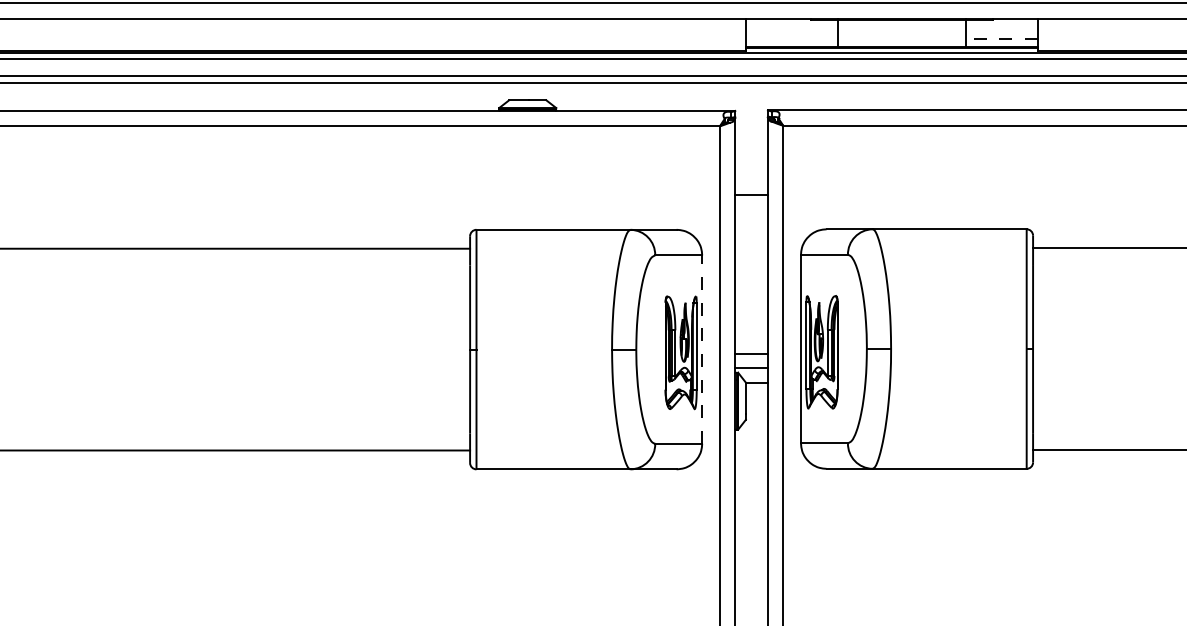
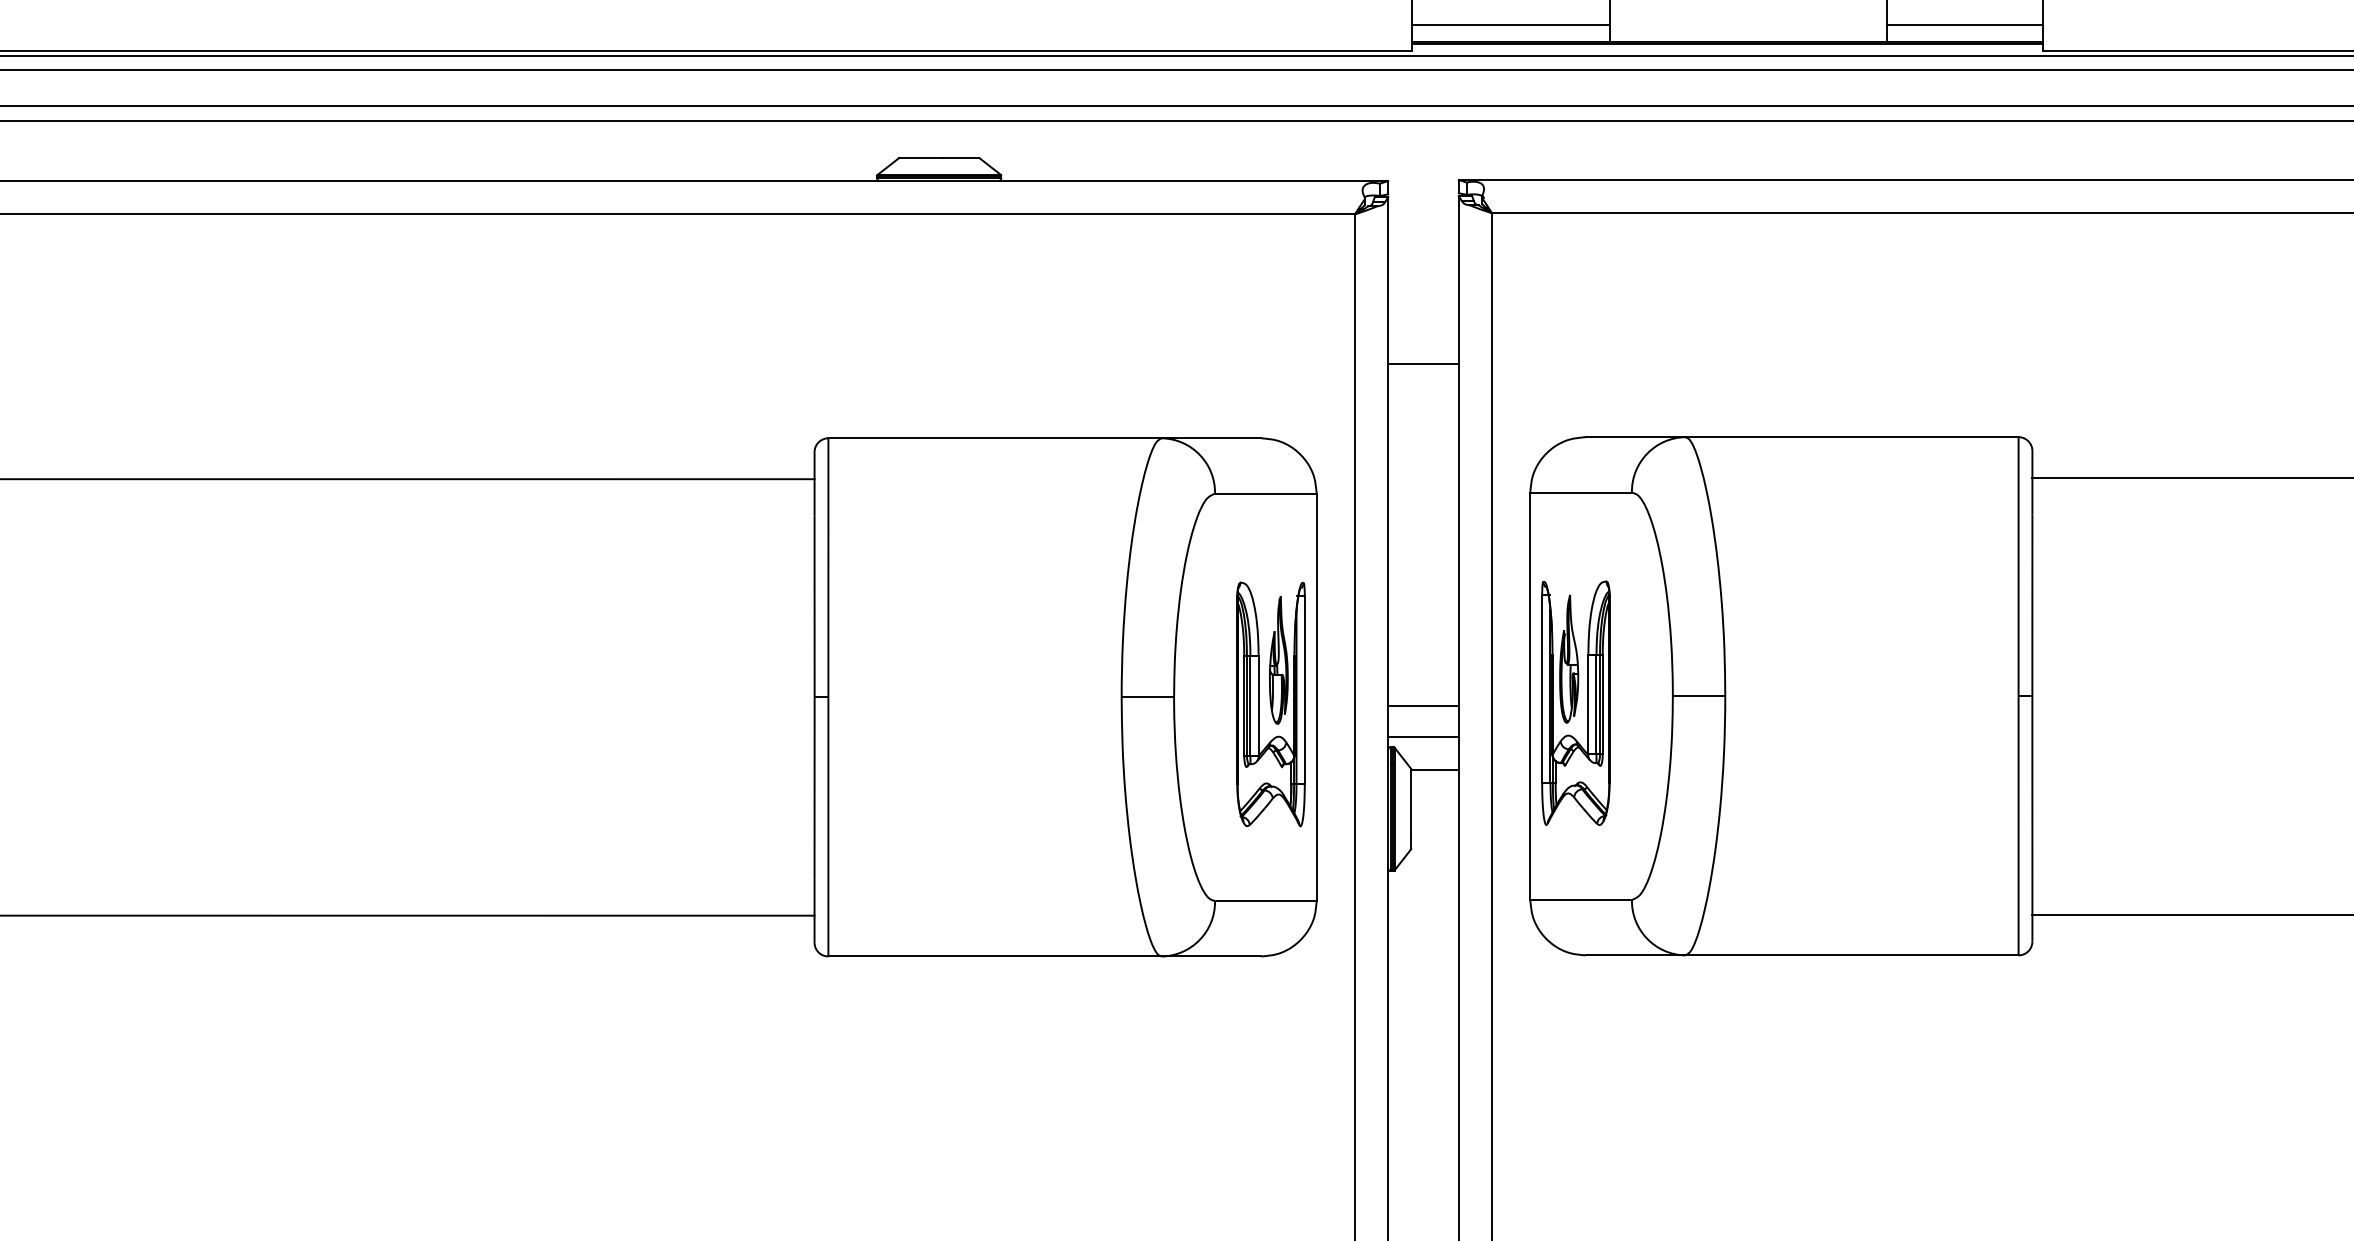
line: (791, 38) -> (1509, 24), added
line: (1001, 38) -> (1964, 24), dashed -> solid
line: (702, 349) -> (1317, 697), dashed -> solid

